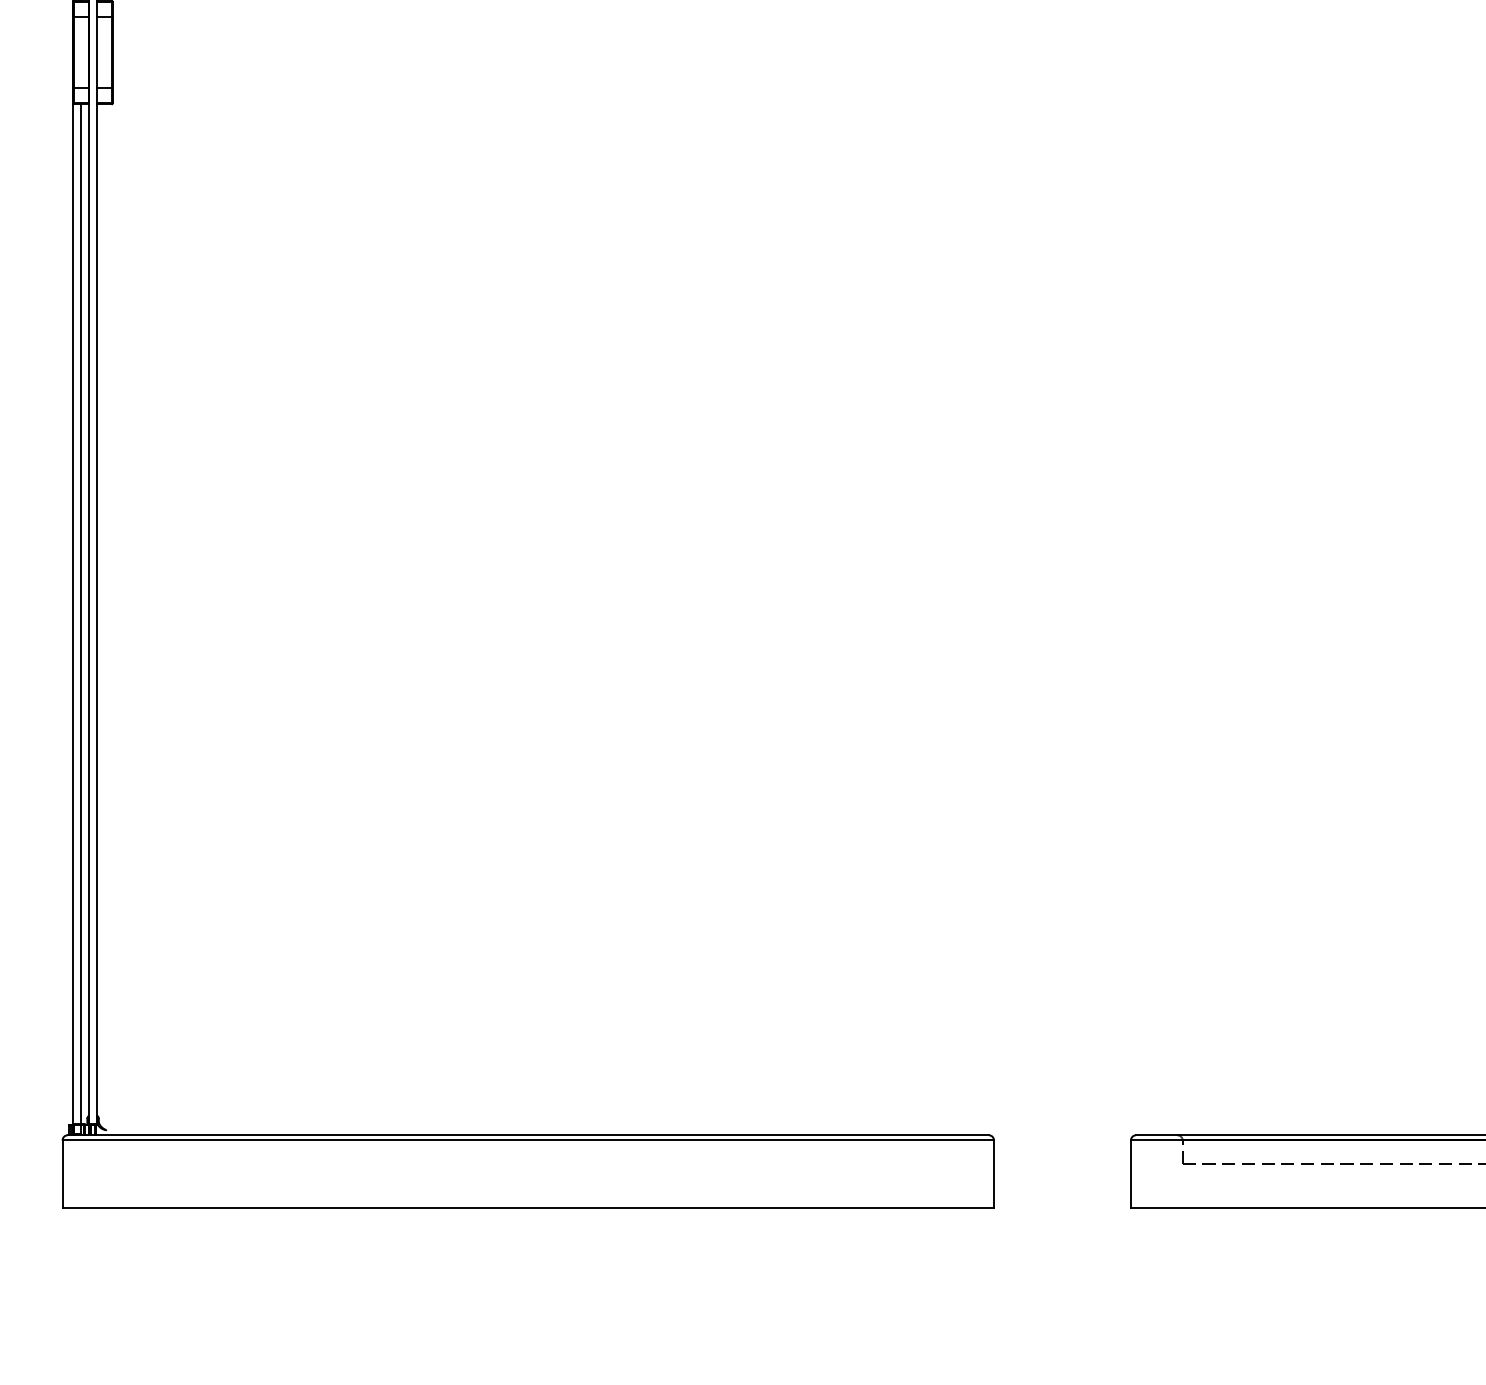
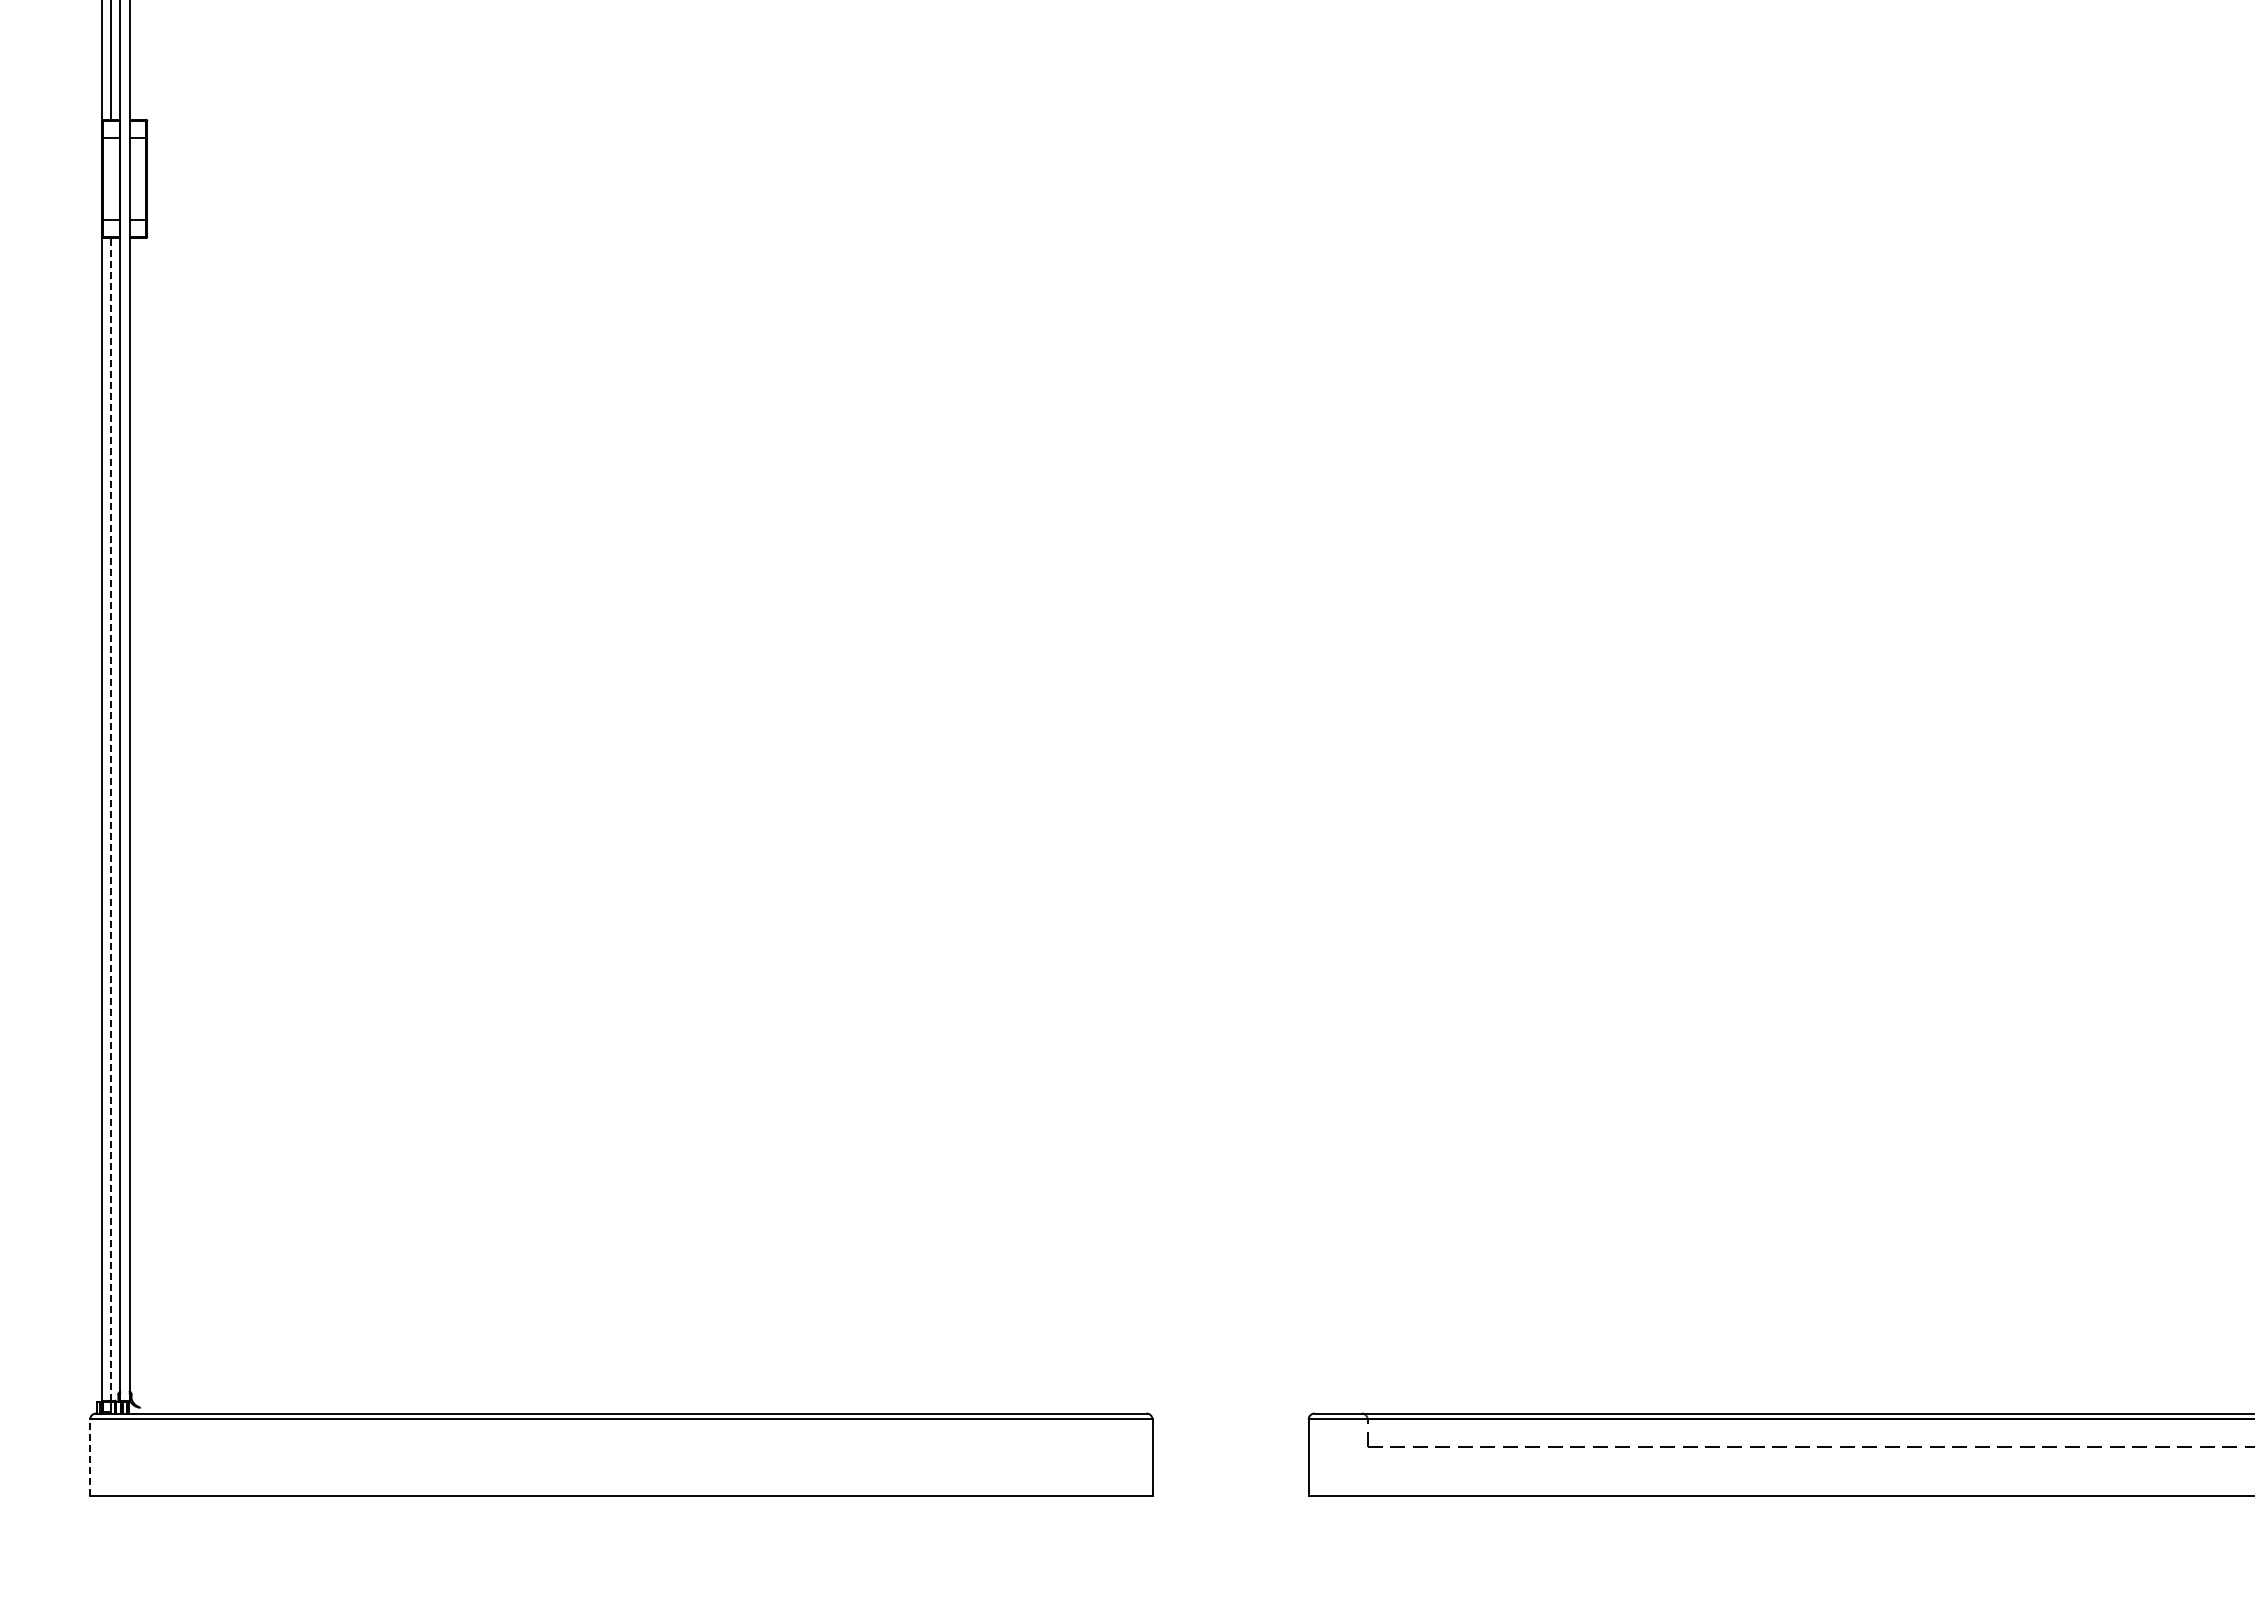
line: (81, 613) -> (111, 818), solid -> dashed
line: (62, 1173) -> (90, 1457), solid -> dashed

